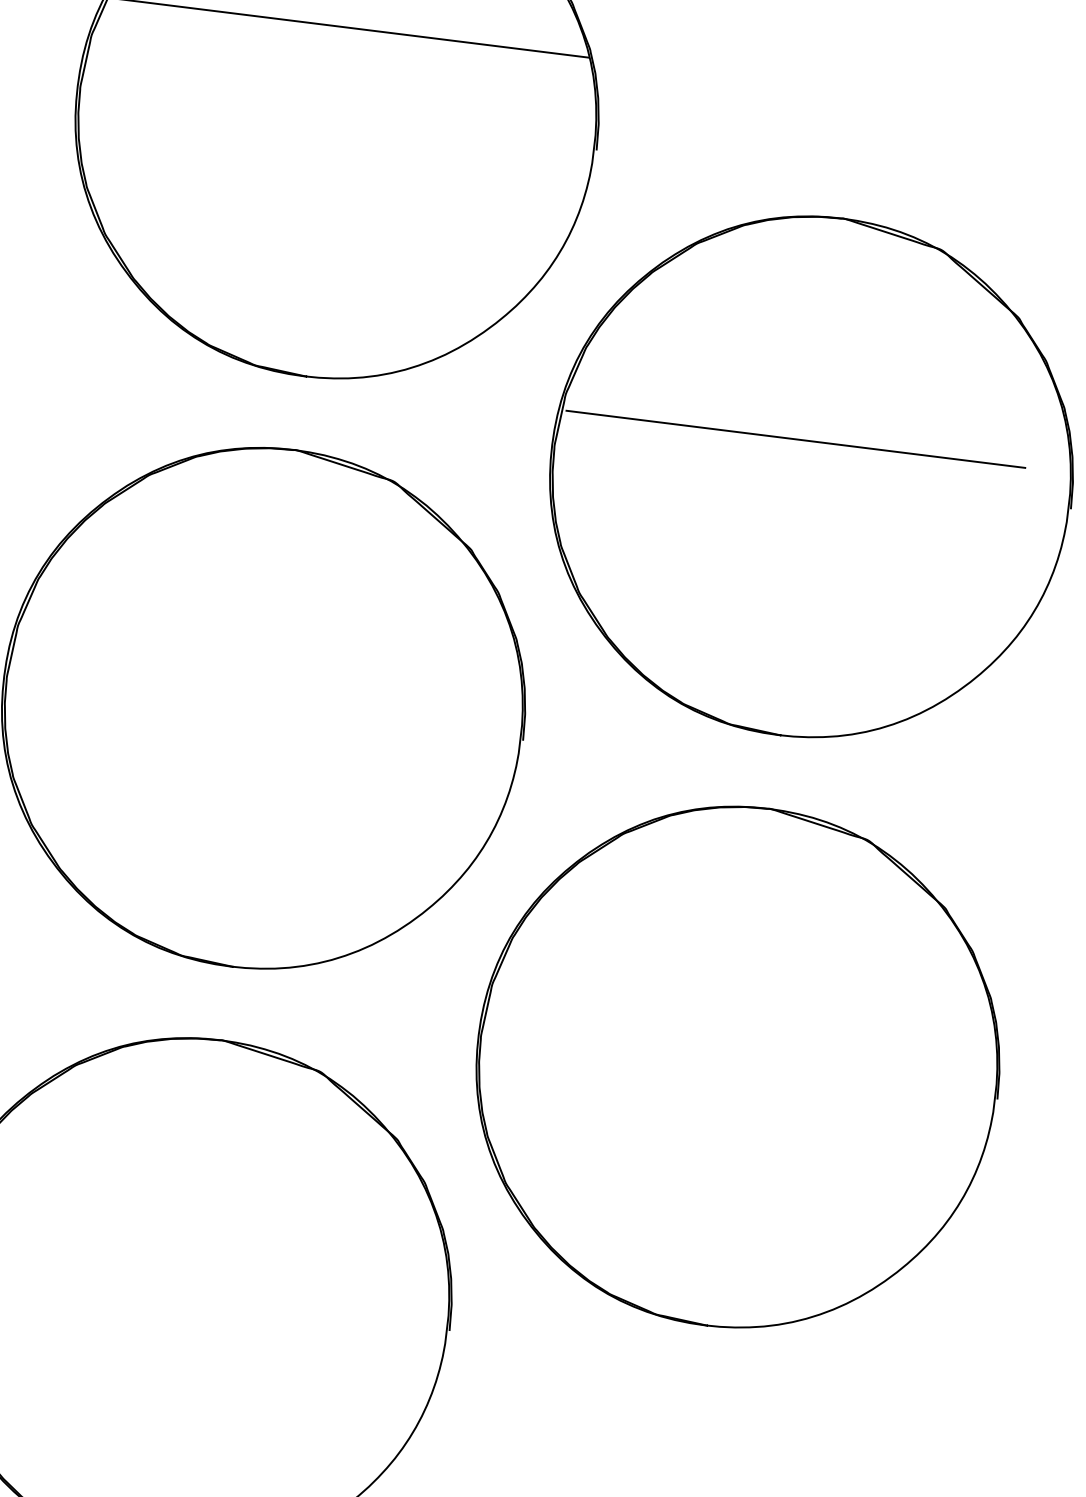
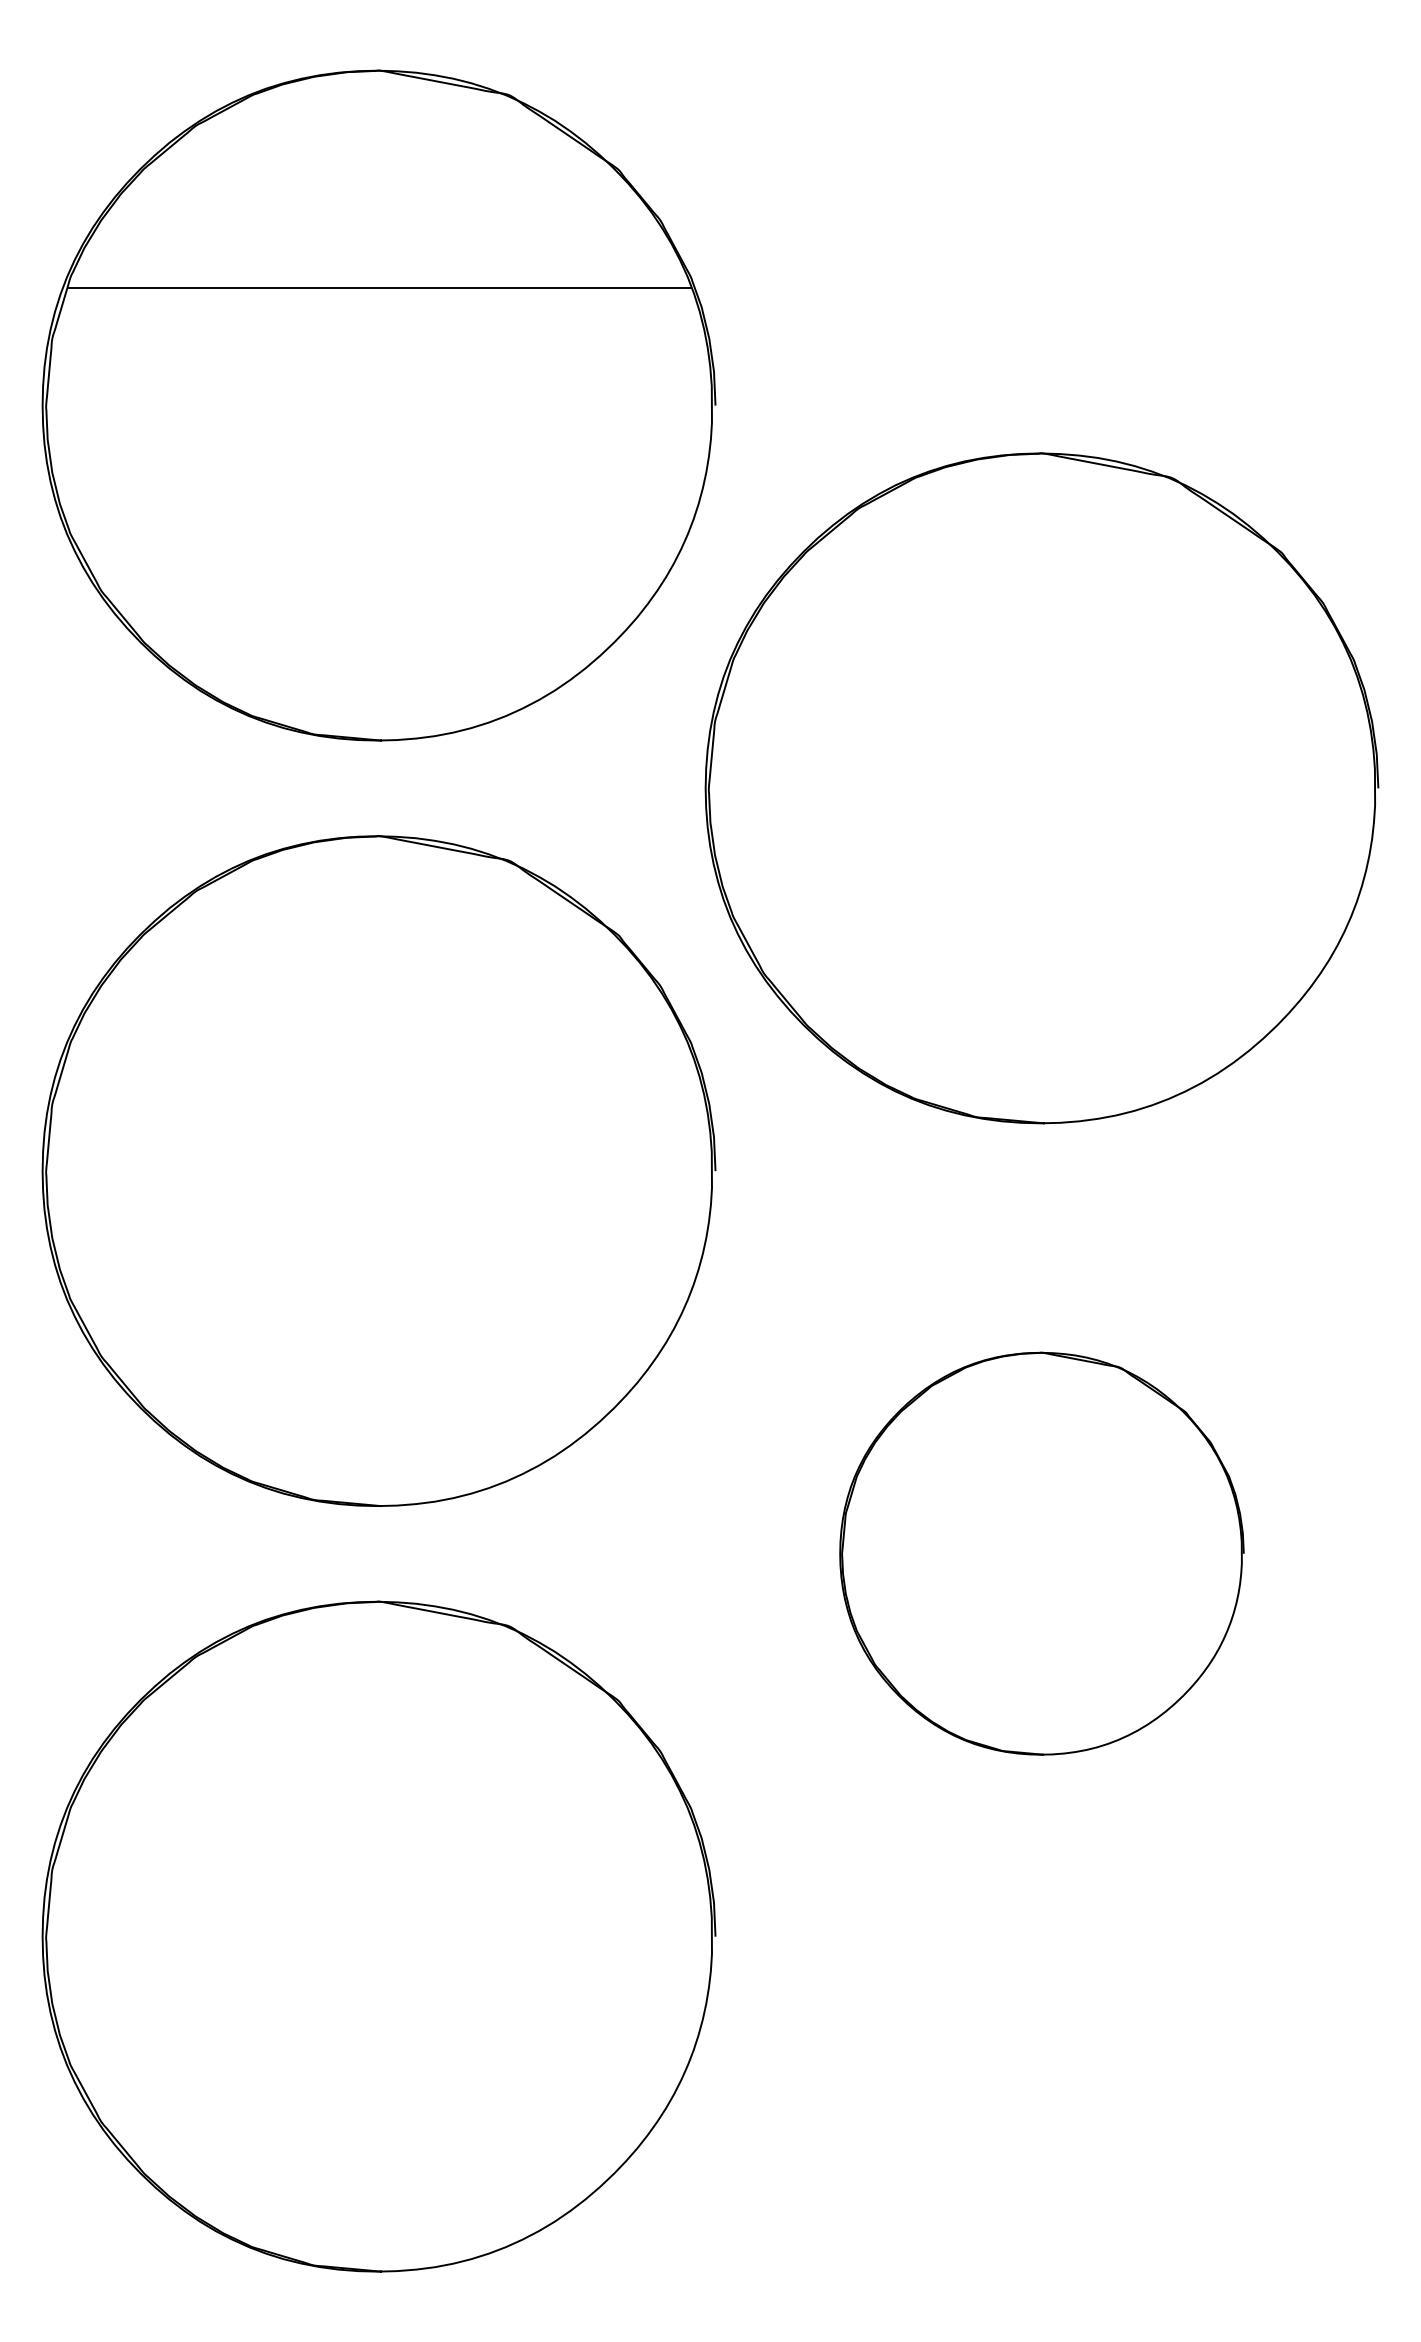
line: (795, 439) -> (1015, 742), removed
part: (737, 1066) -> (1041, 1553), size x0.6

